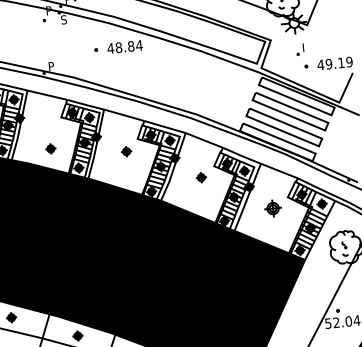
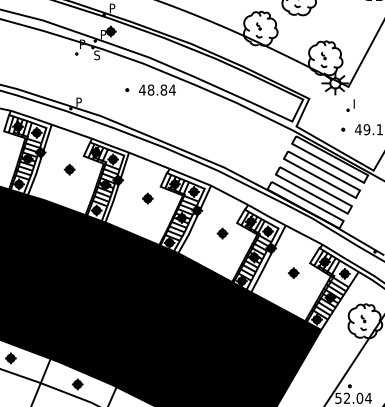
part: (300, 49) -> (350, 105), moved
part: (50, 148) -> (69, 169), moved
part: (272, 207) -> (293, 272), size x0.62

